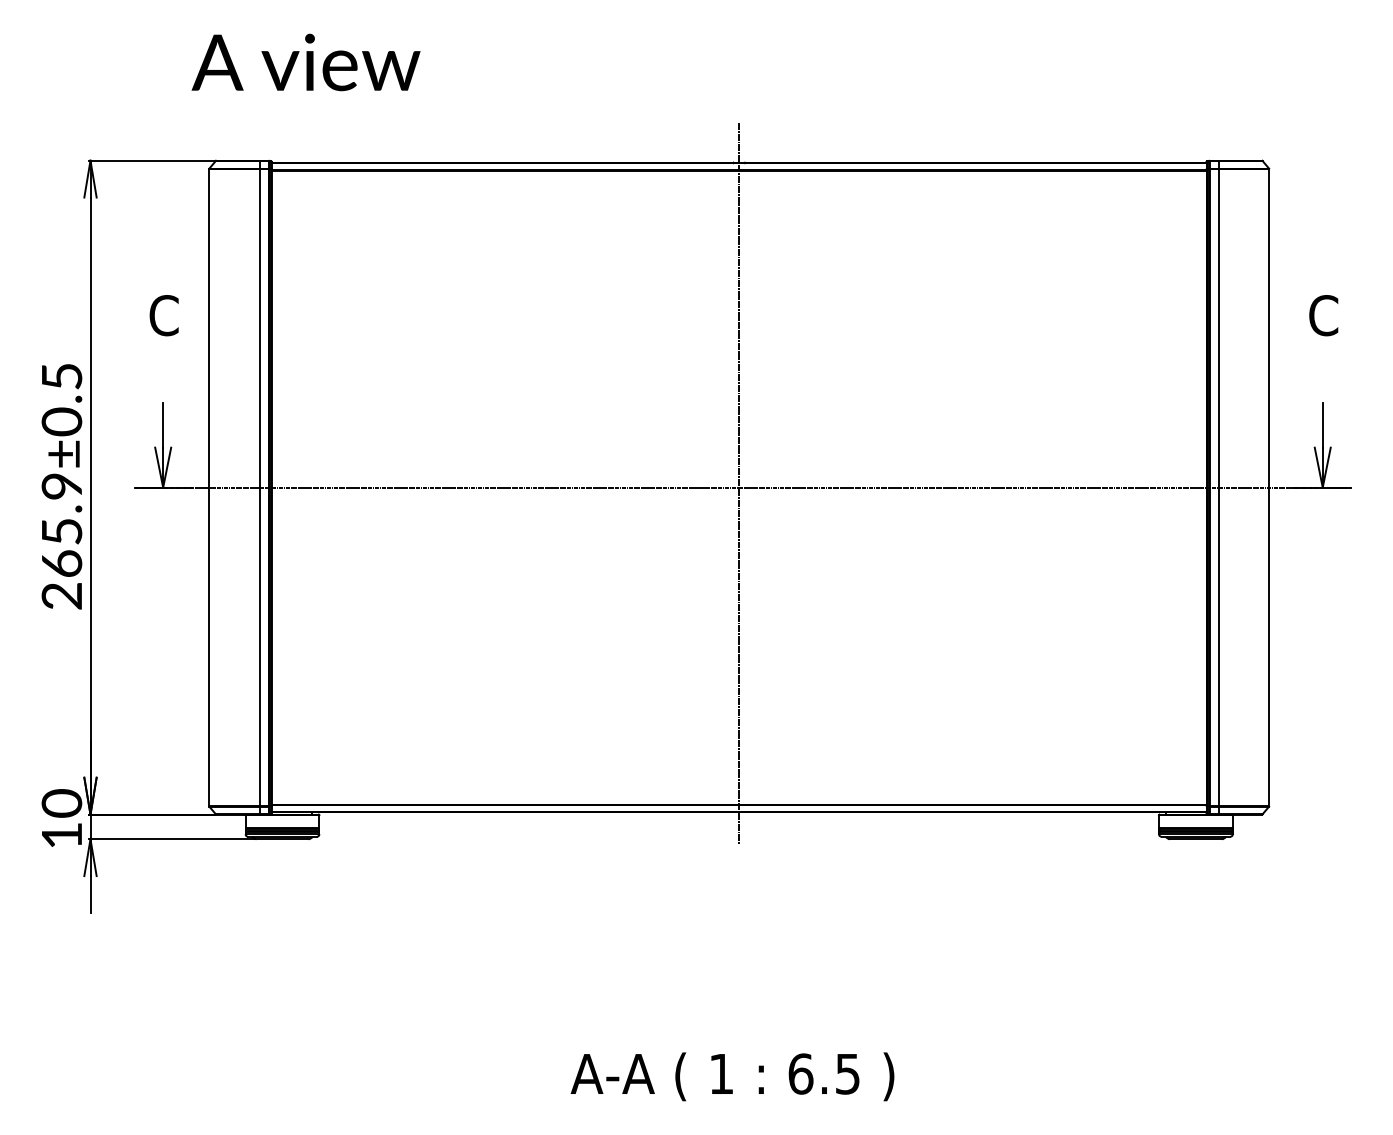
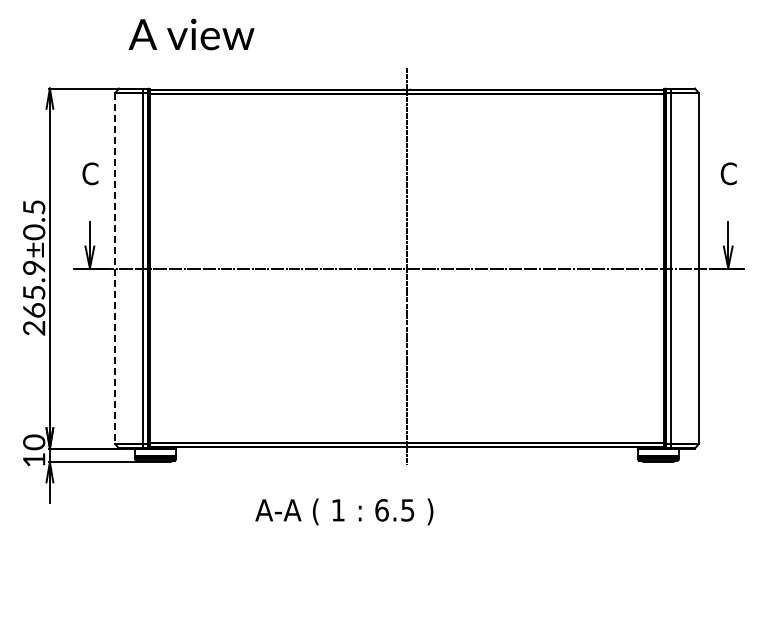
text: (305, 62) -> (191, 34), moved
line: (209, 489) -> (115, 269), solid -> dashed
text: (732, 1076) -> (344, 511), moved

